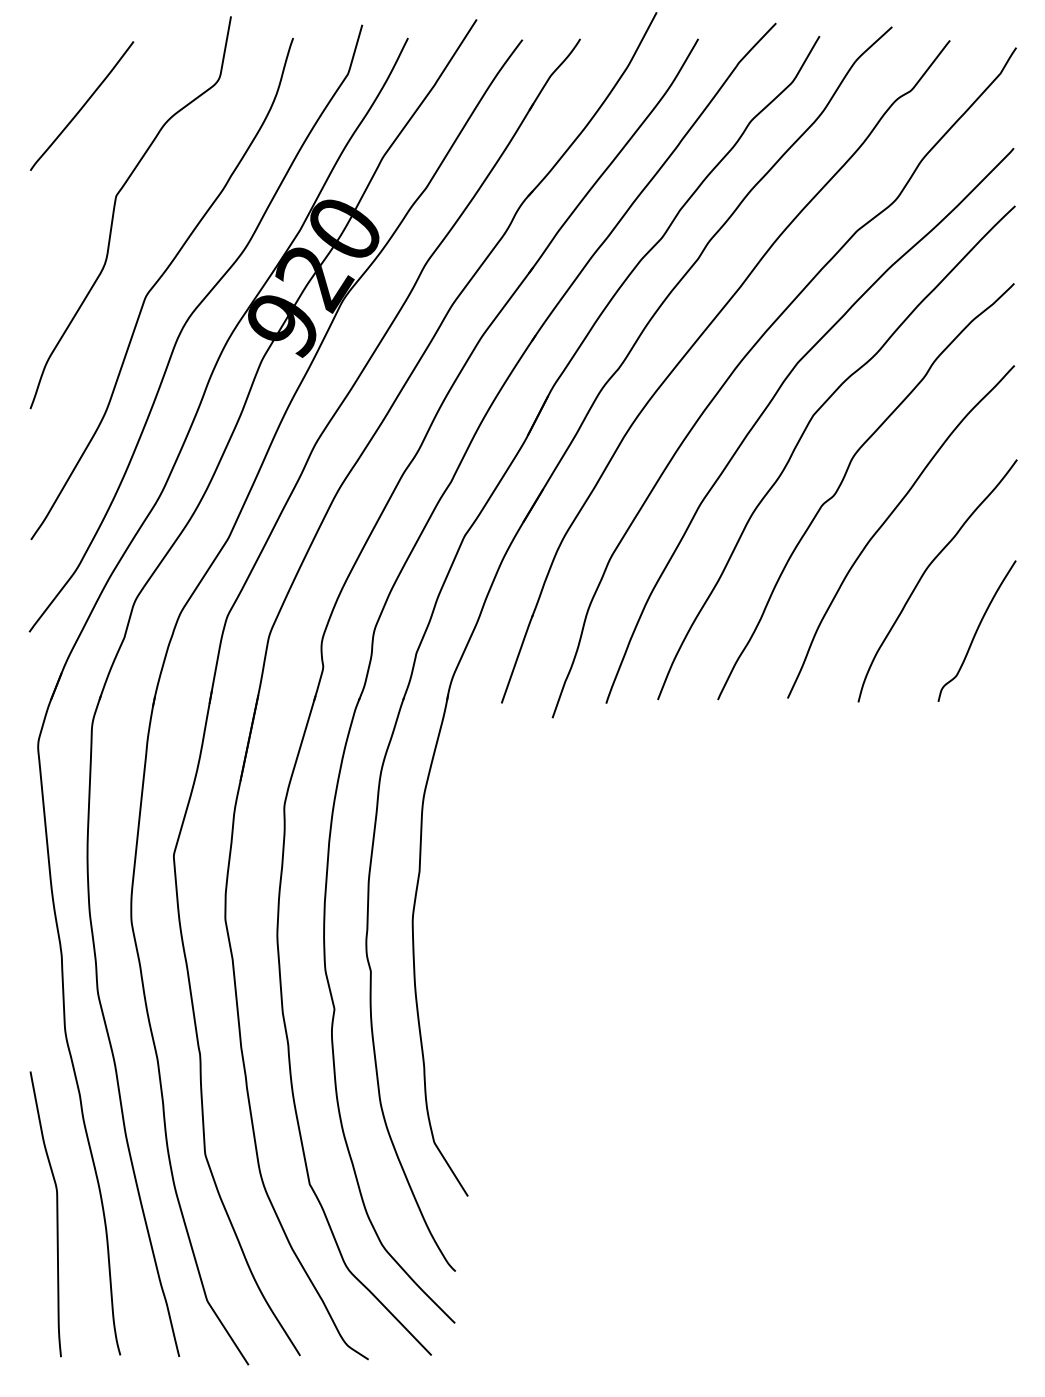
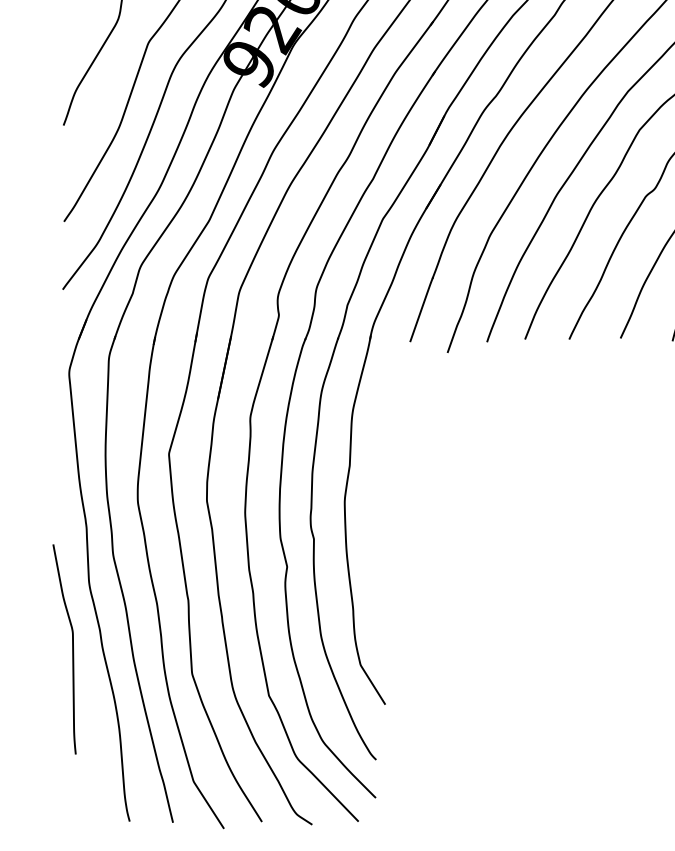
curve: (56, 1214) -> (72, 649), moved

